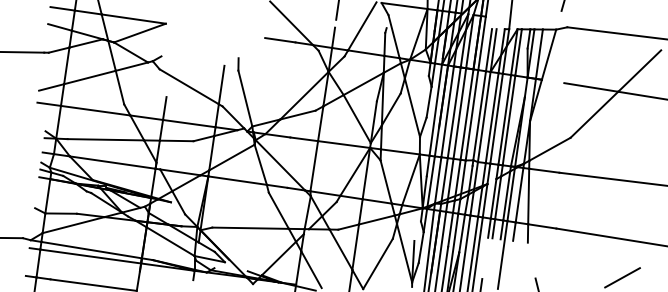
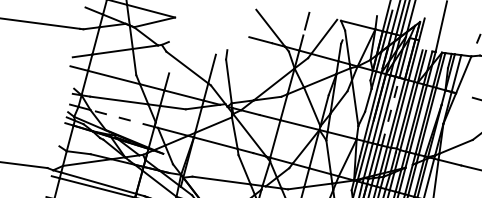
line: (459, 113) -> (390, 111), solid -> dashed
line: (112, 162) -> (122, 118), solid -> dashed

